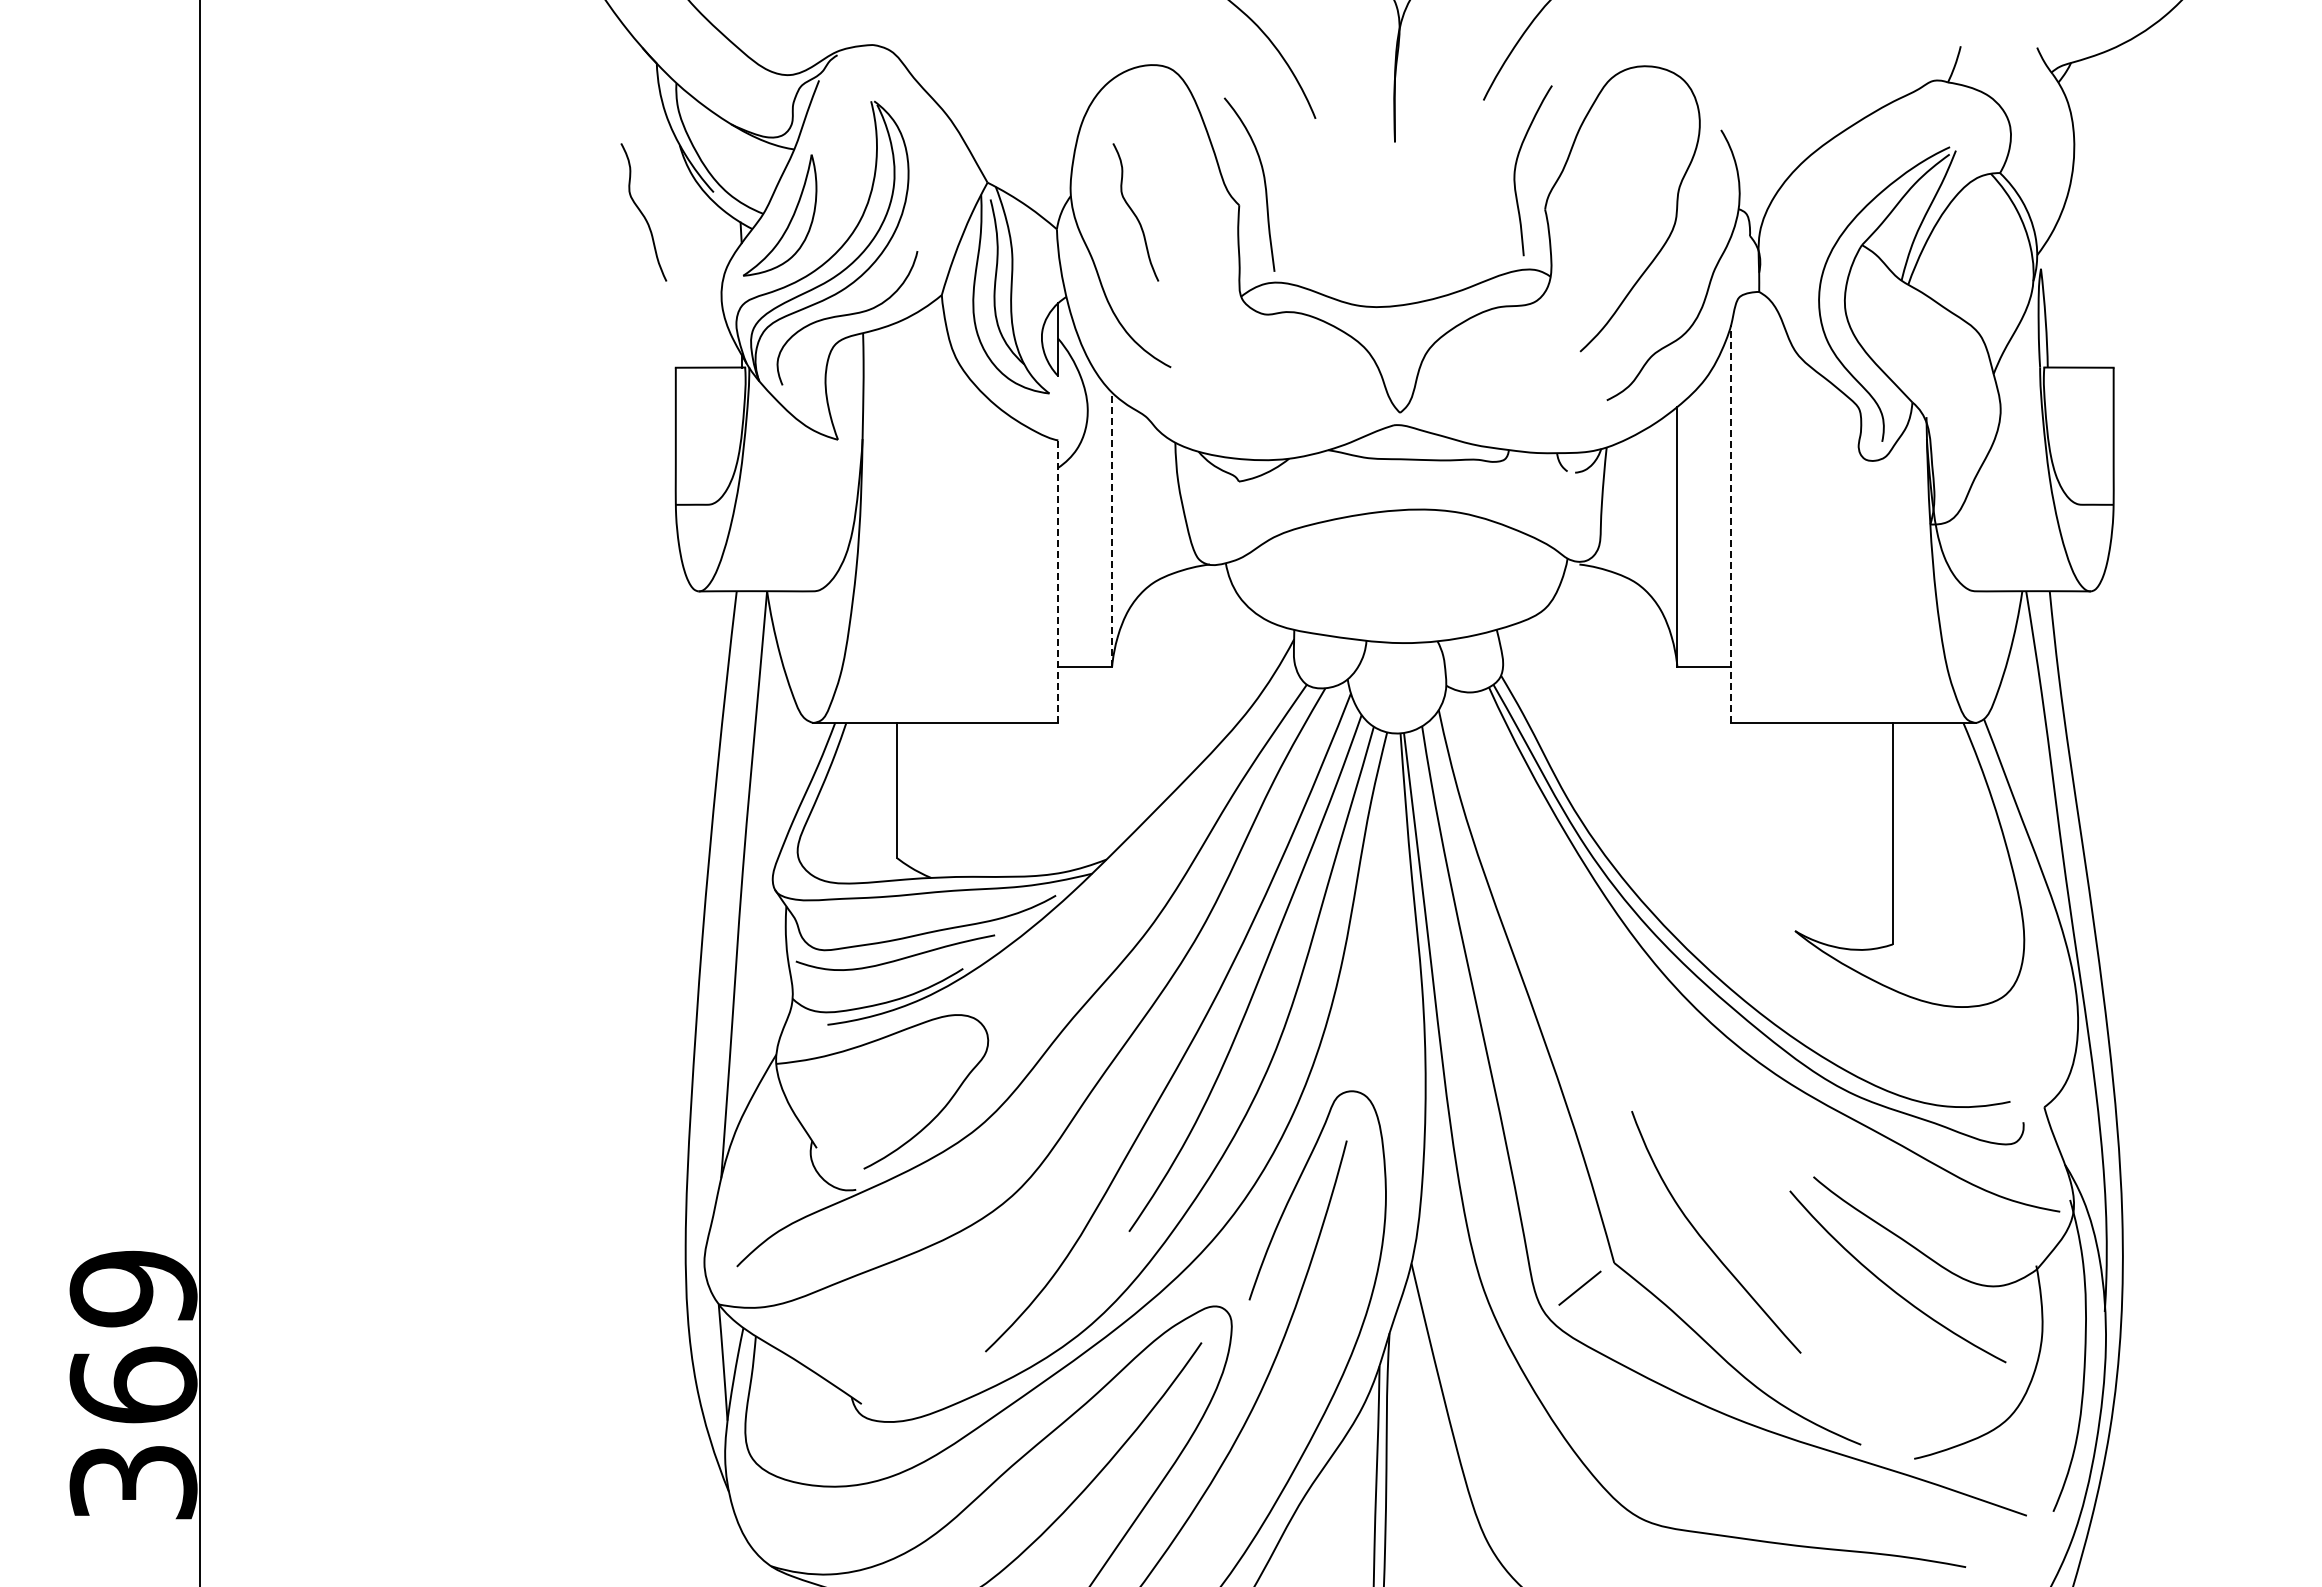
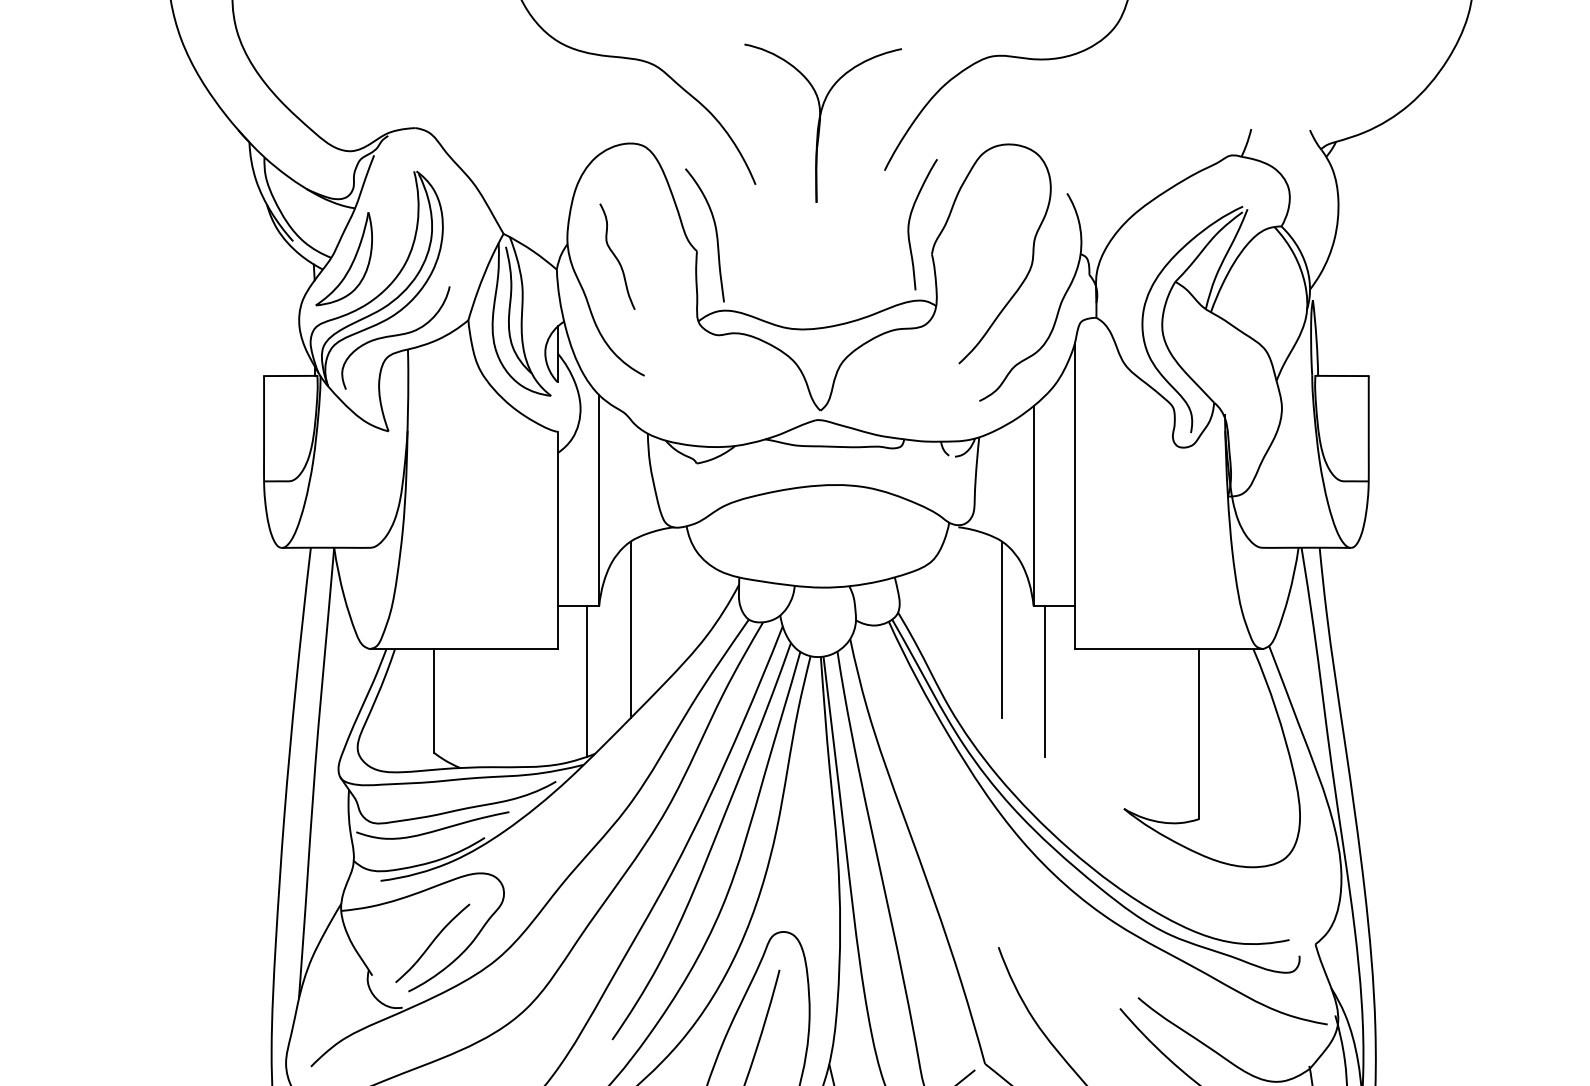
curve: (642, 212) -> (238, 256), removed
line: (1731, 524) -> (1075, 496), dashed -> solid
line: (1112, 529) -> (599, 500), dashed -> solid
line: (1058, 581) -> (558, 540), dashed -> solid
line: (1153, 698) -> (631, 630), added
line: (1636, 698) -> (1002, 630), added
line: (1096, 765) -> (587, 681), added
line: (1692, 765) -> (1045, 681), added
curve: (895, 1105) -> (432, 942), added

